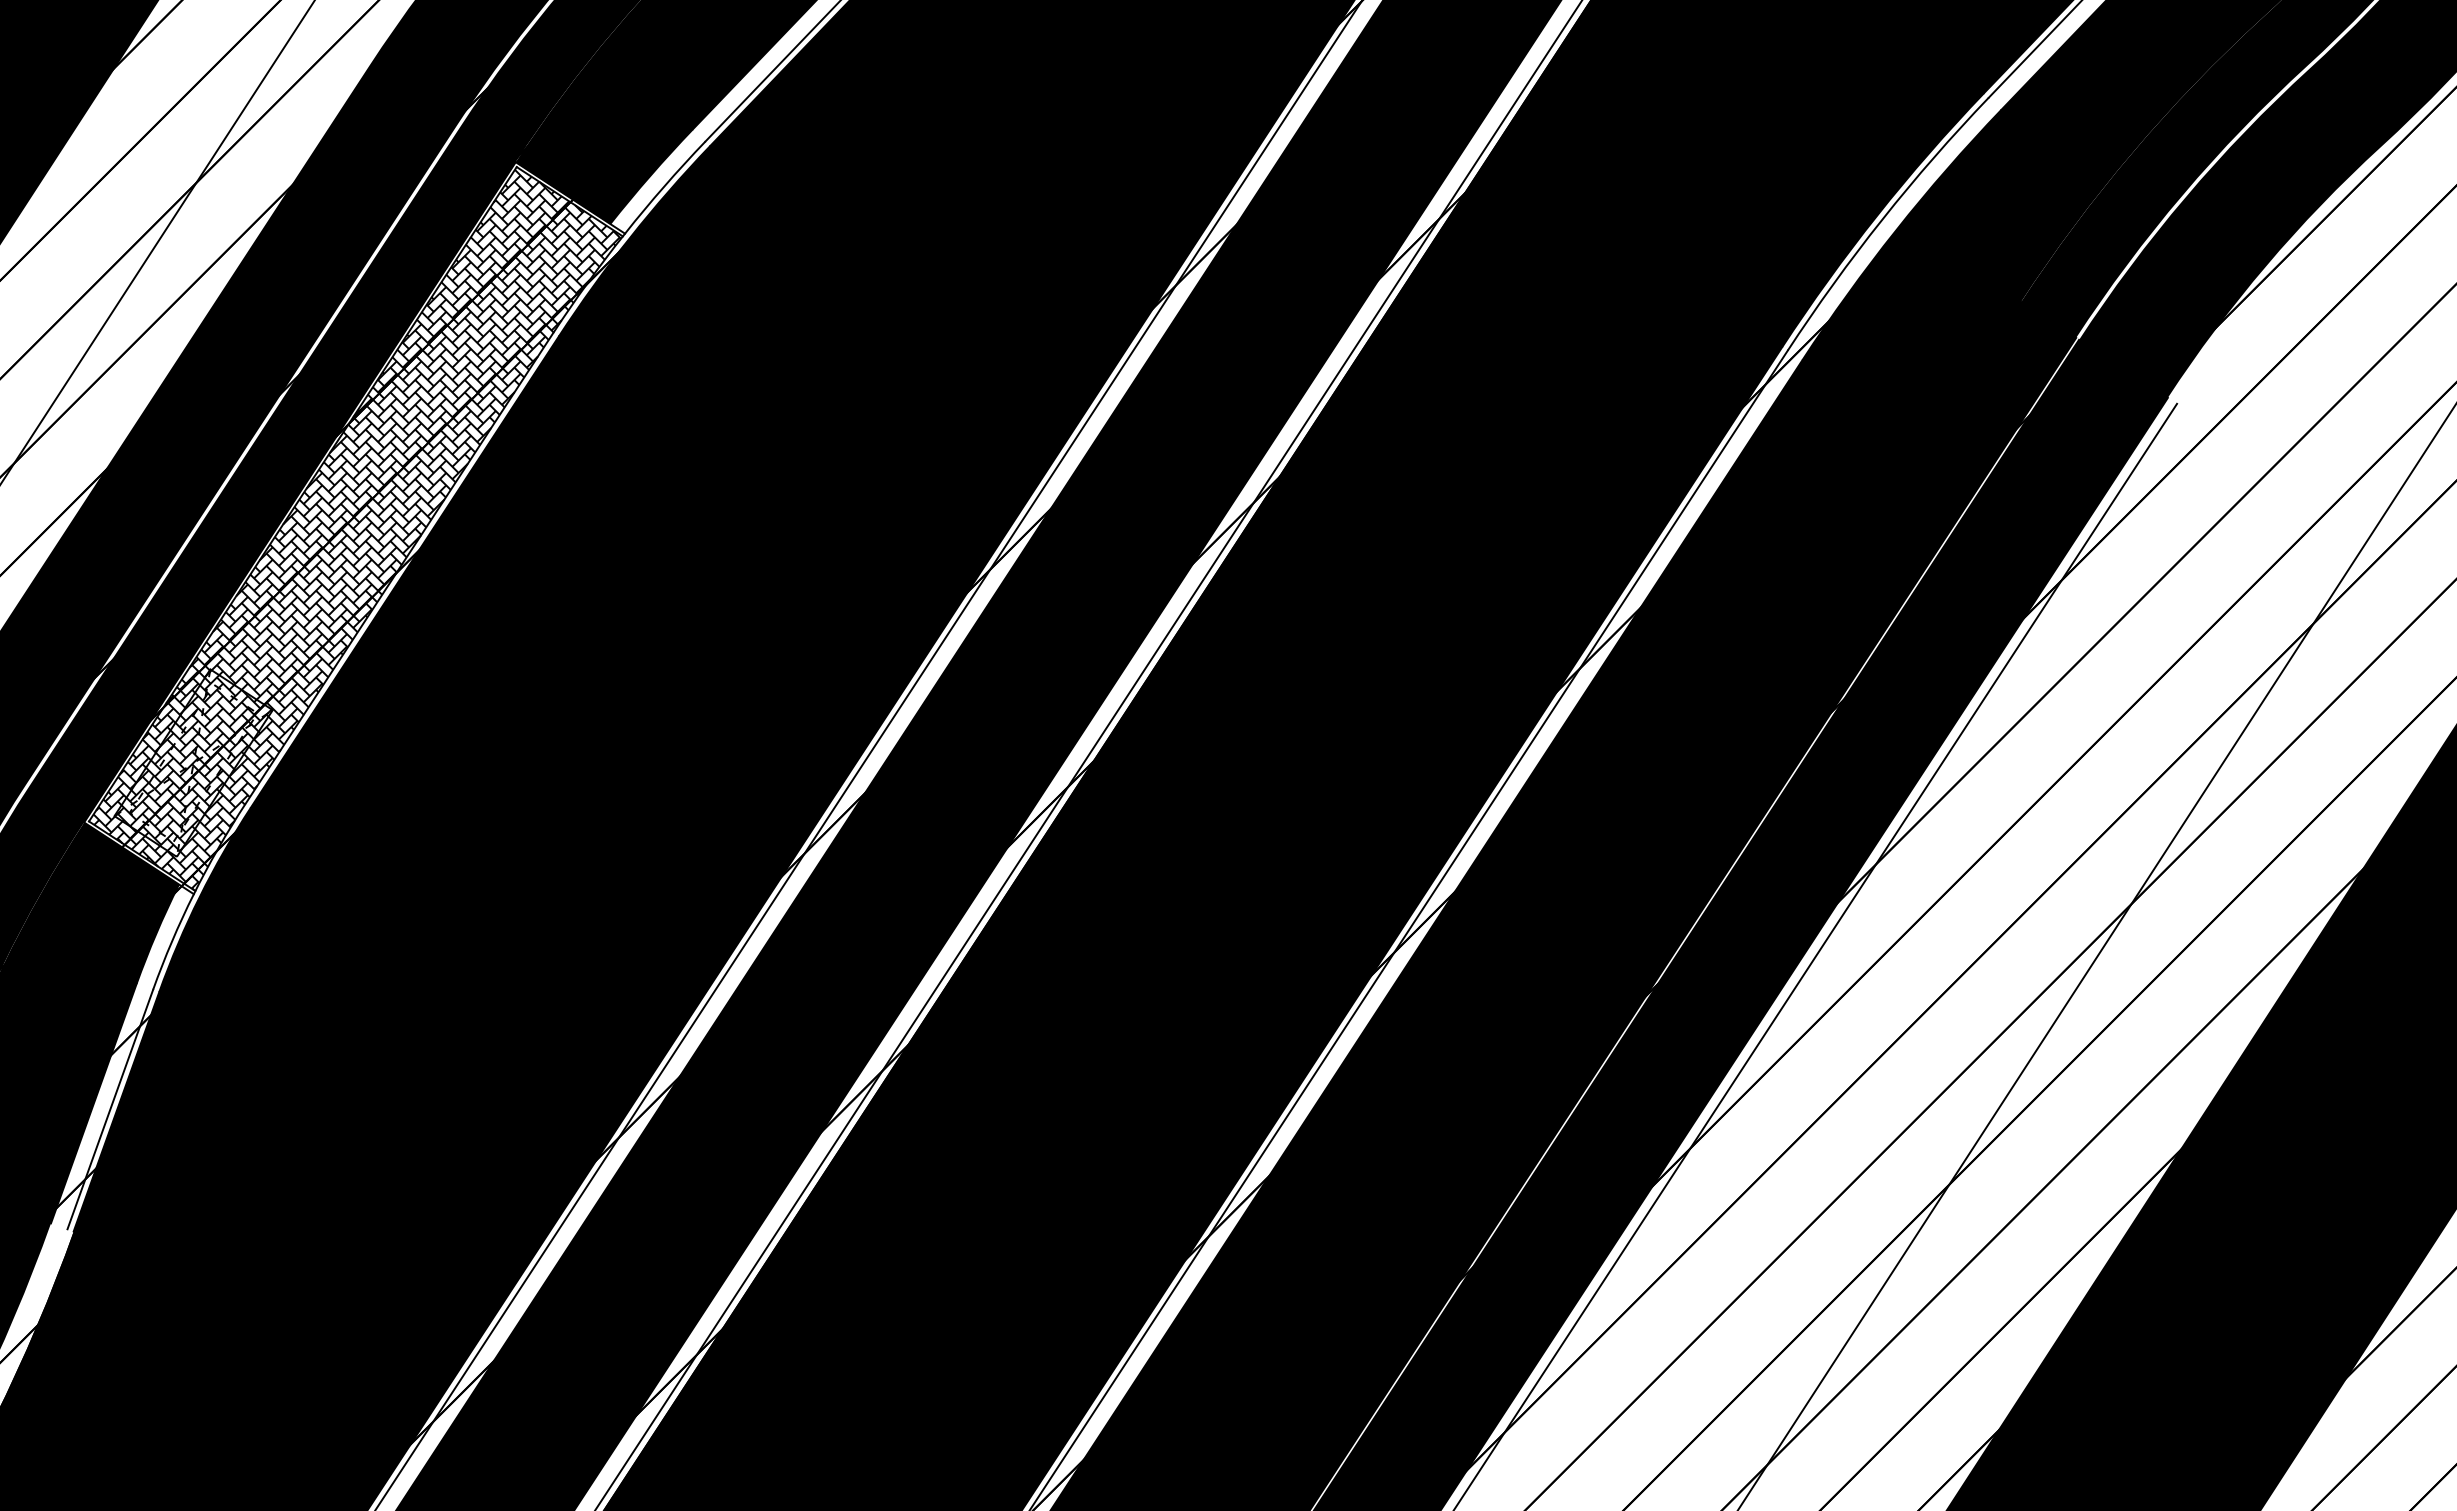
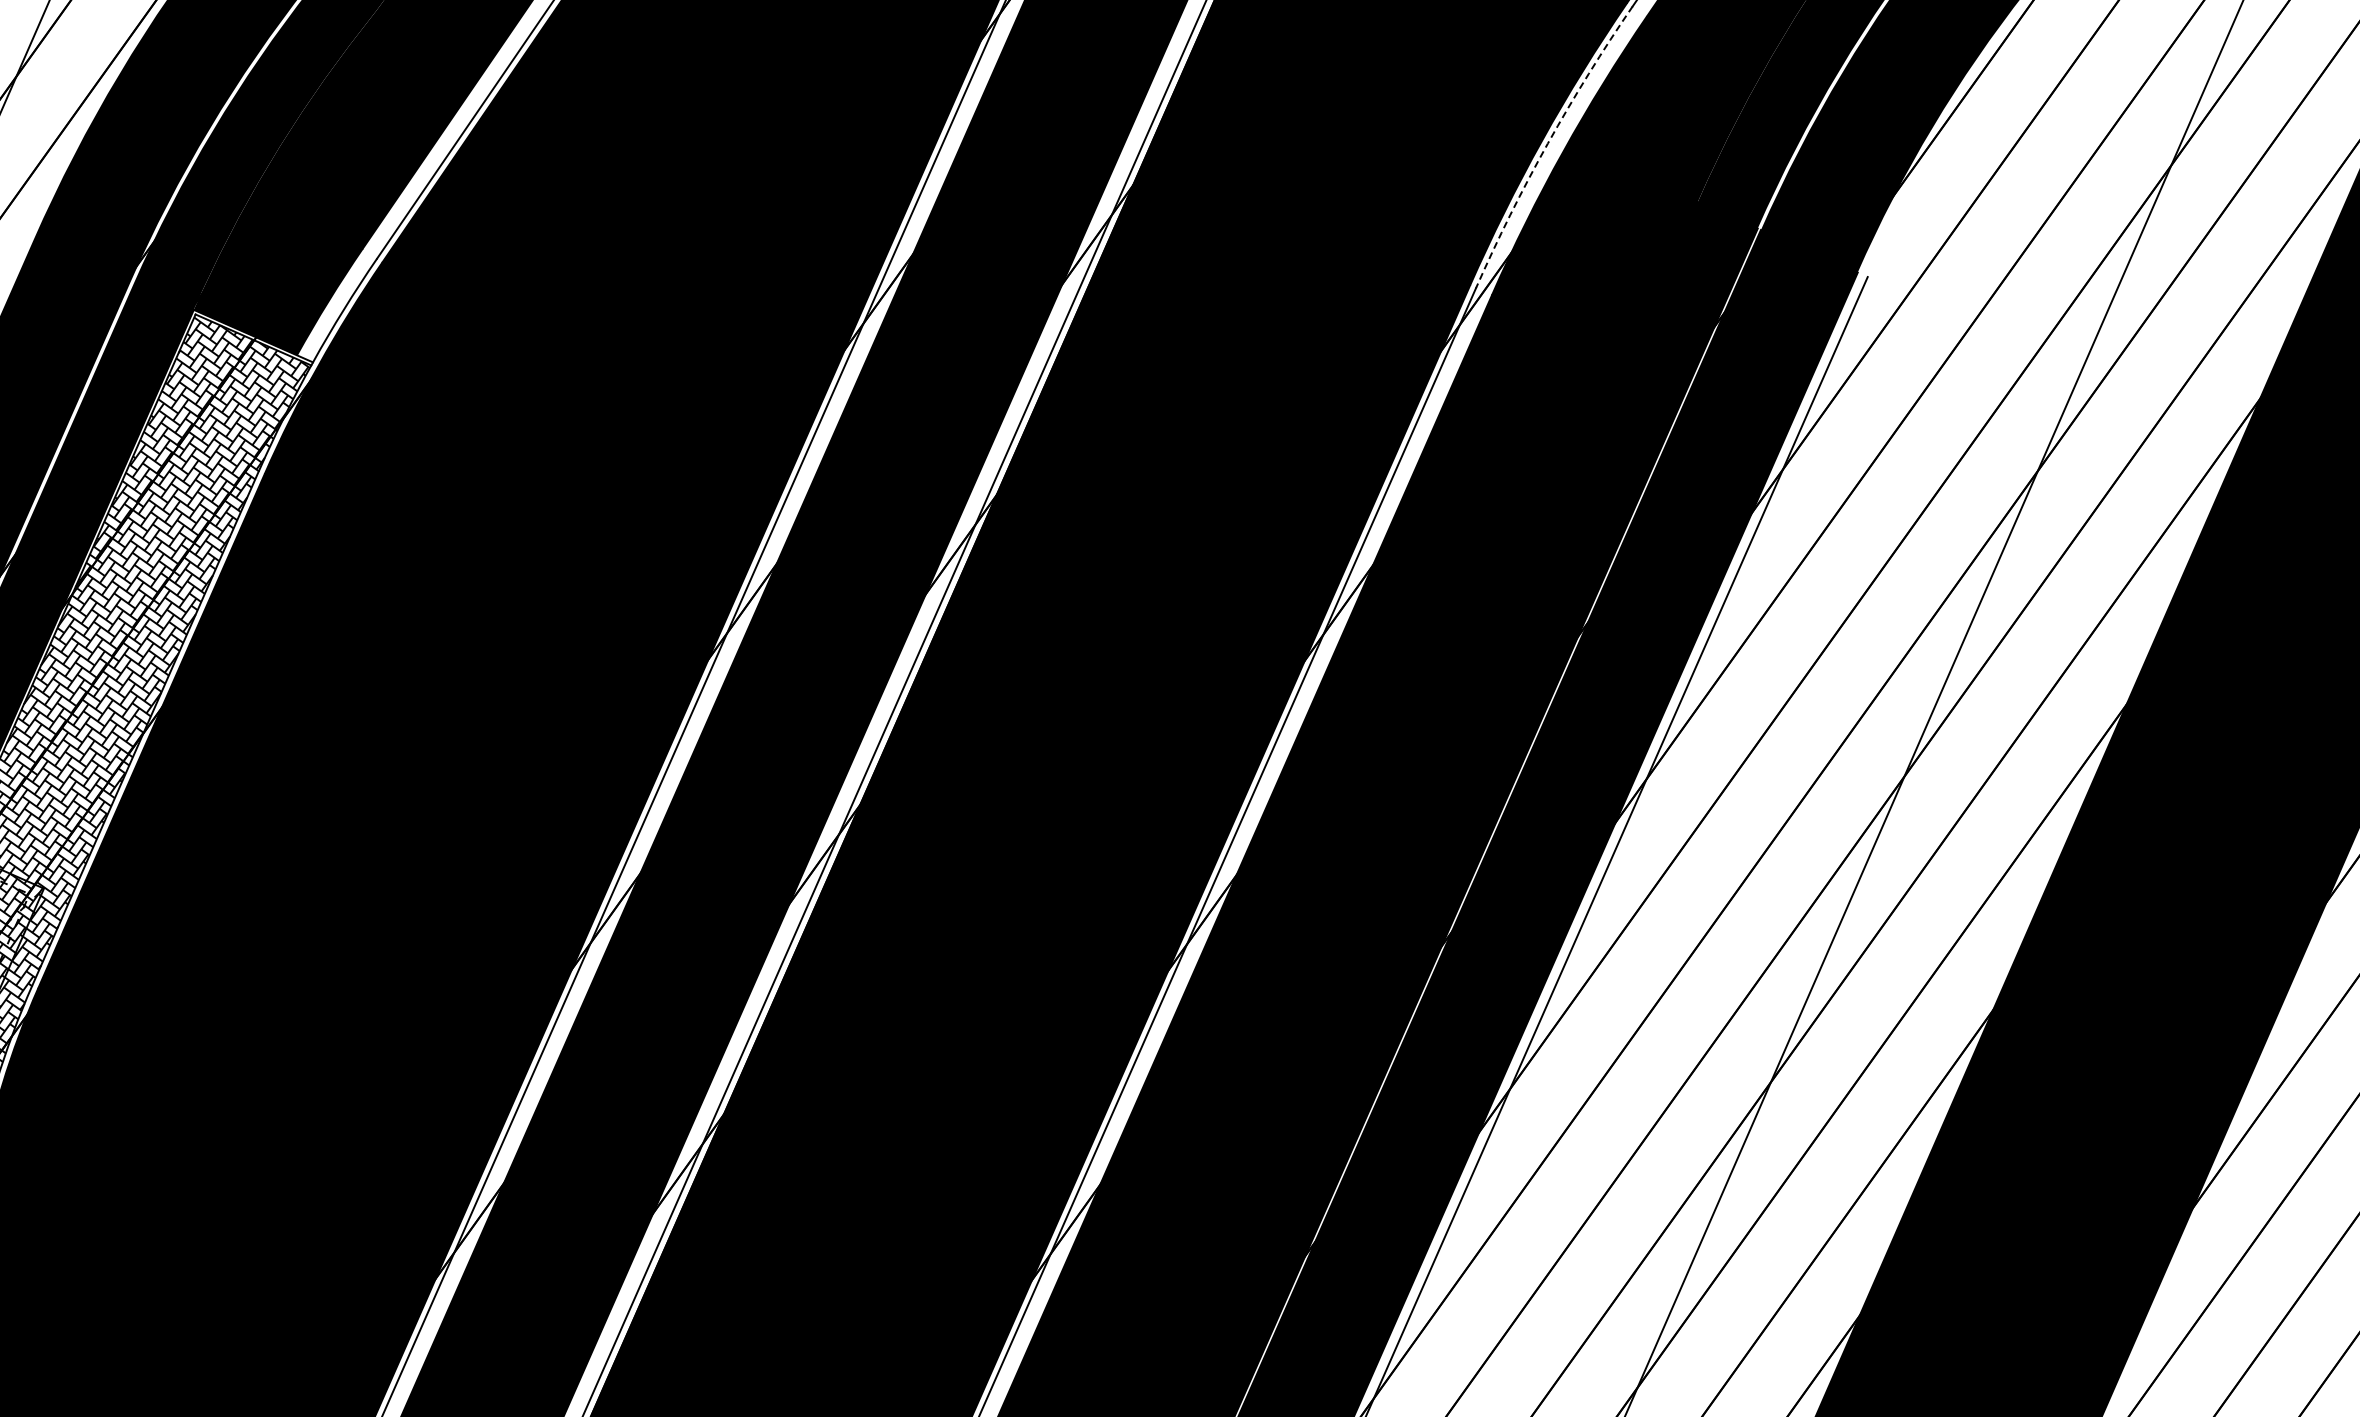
arc: (1882, 219) -> (1547, 143), solid -> dashed

